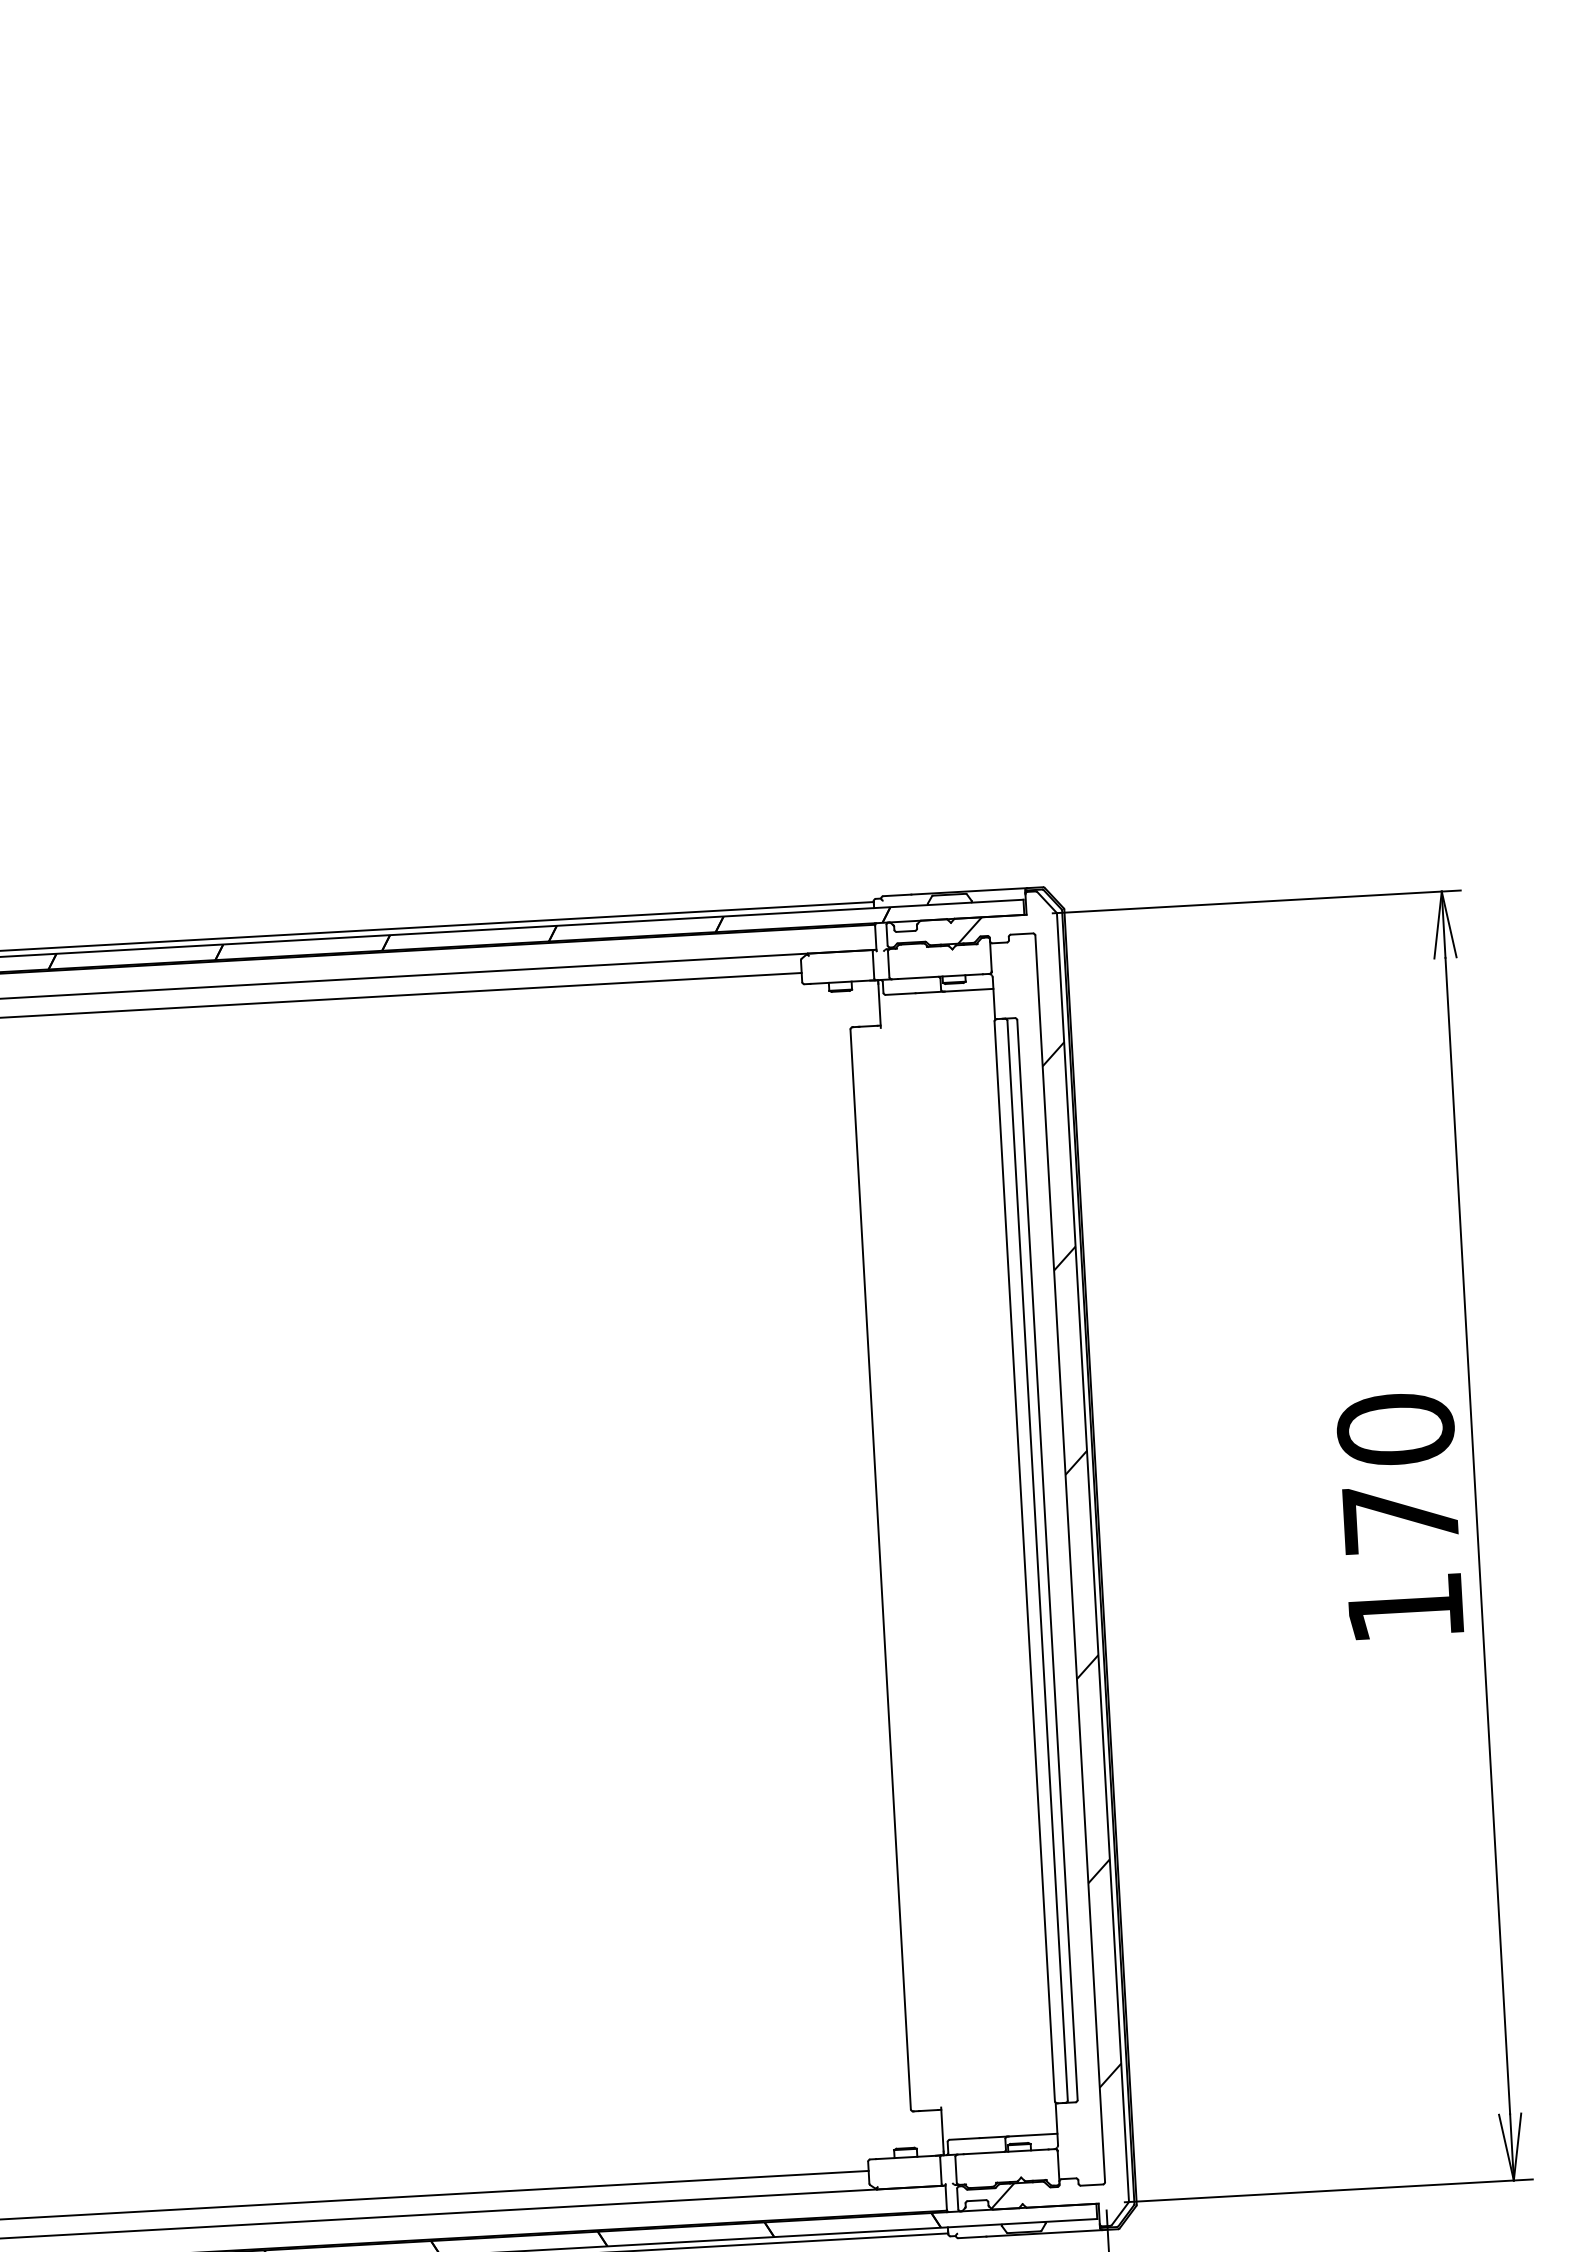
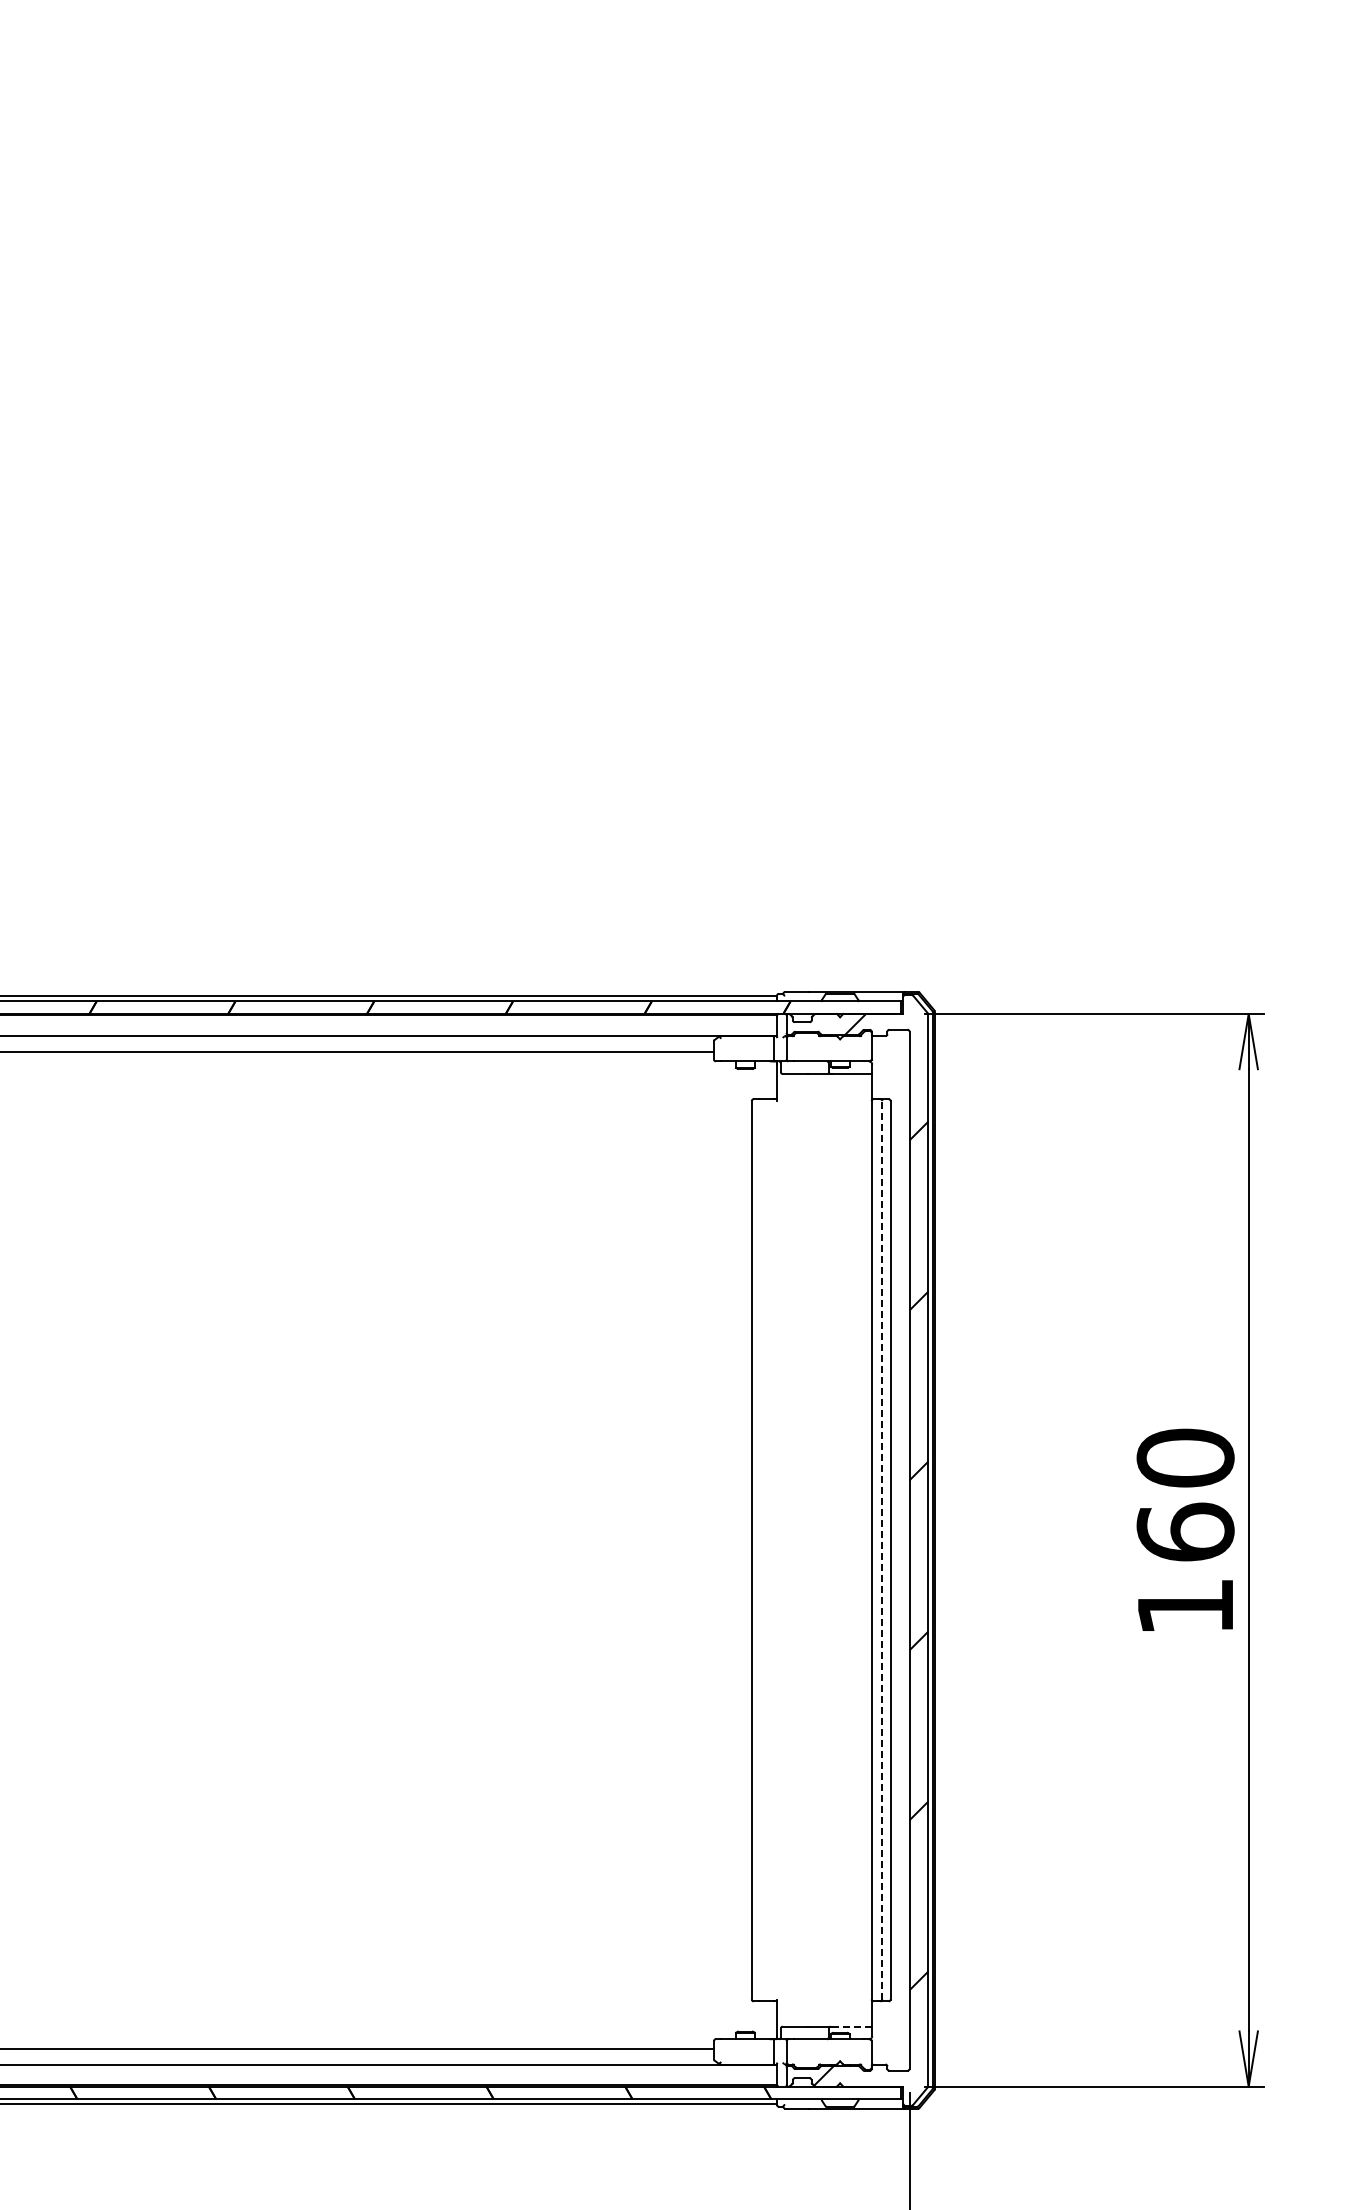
text: (1400, 1517) -> (1185, 1531), 170 -> 160
line: (1037, 1559) -> (882, 1549), solid -> dashed
line: (1032, 2134) -> (851, 2026), solid -> dashed

